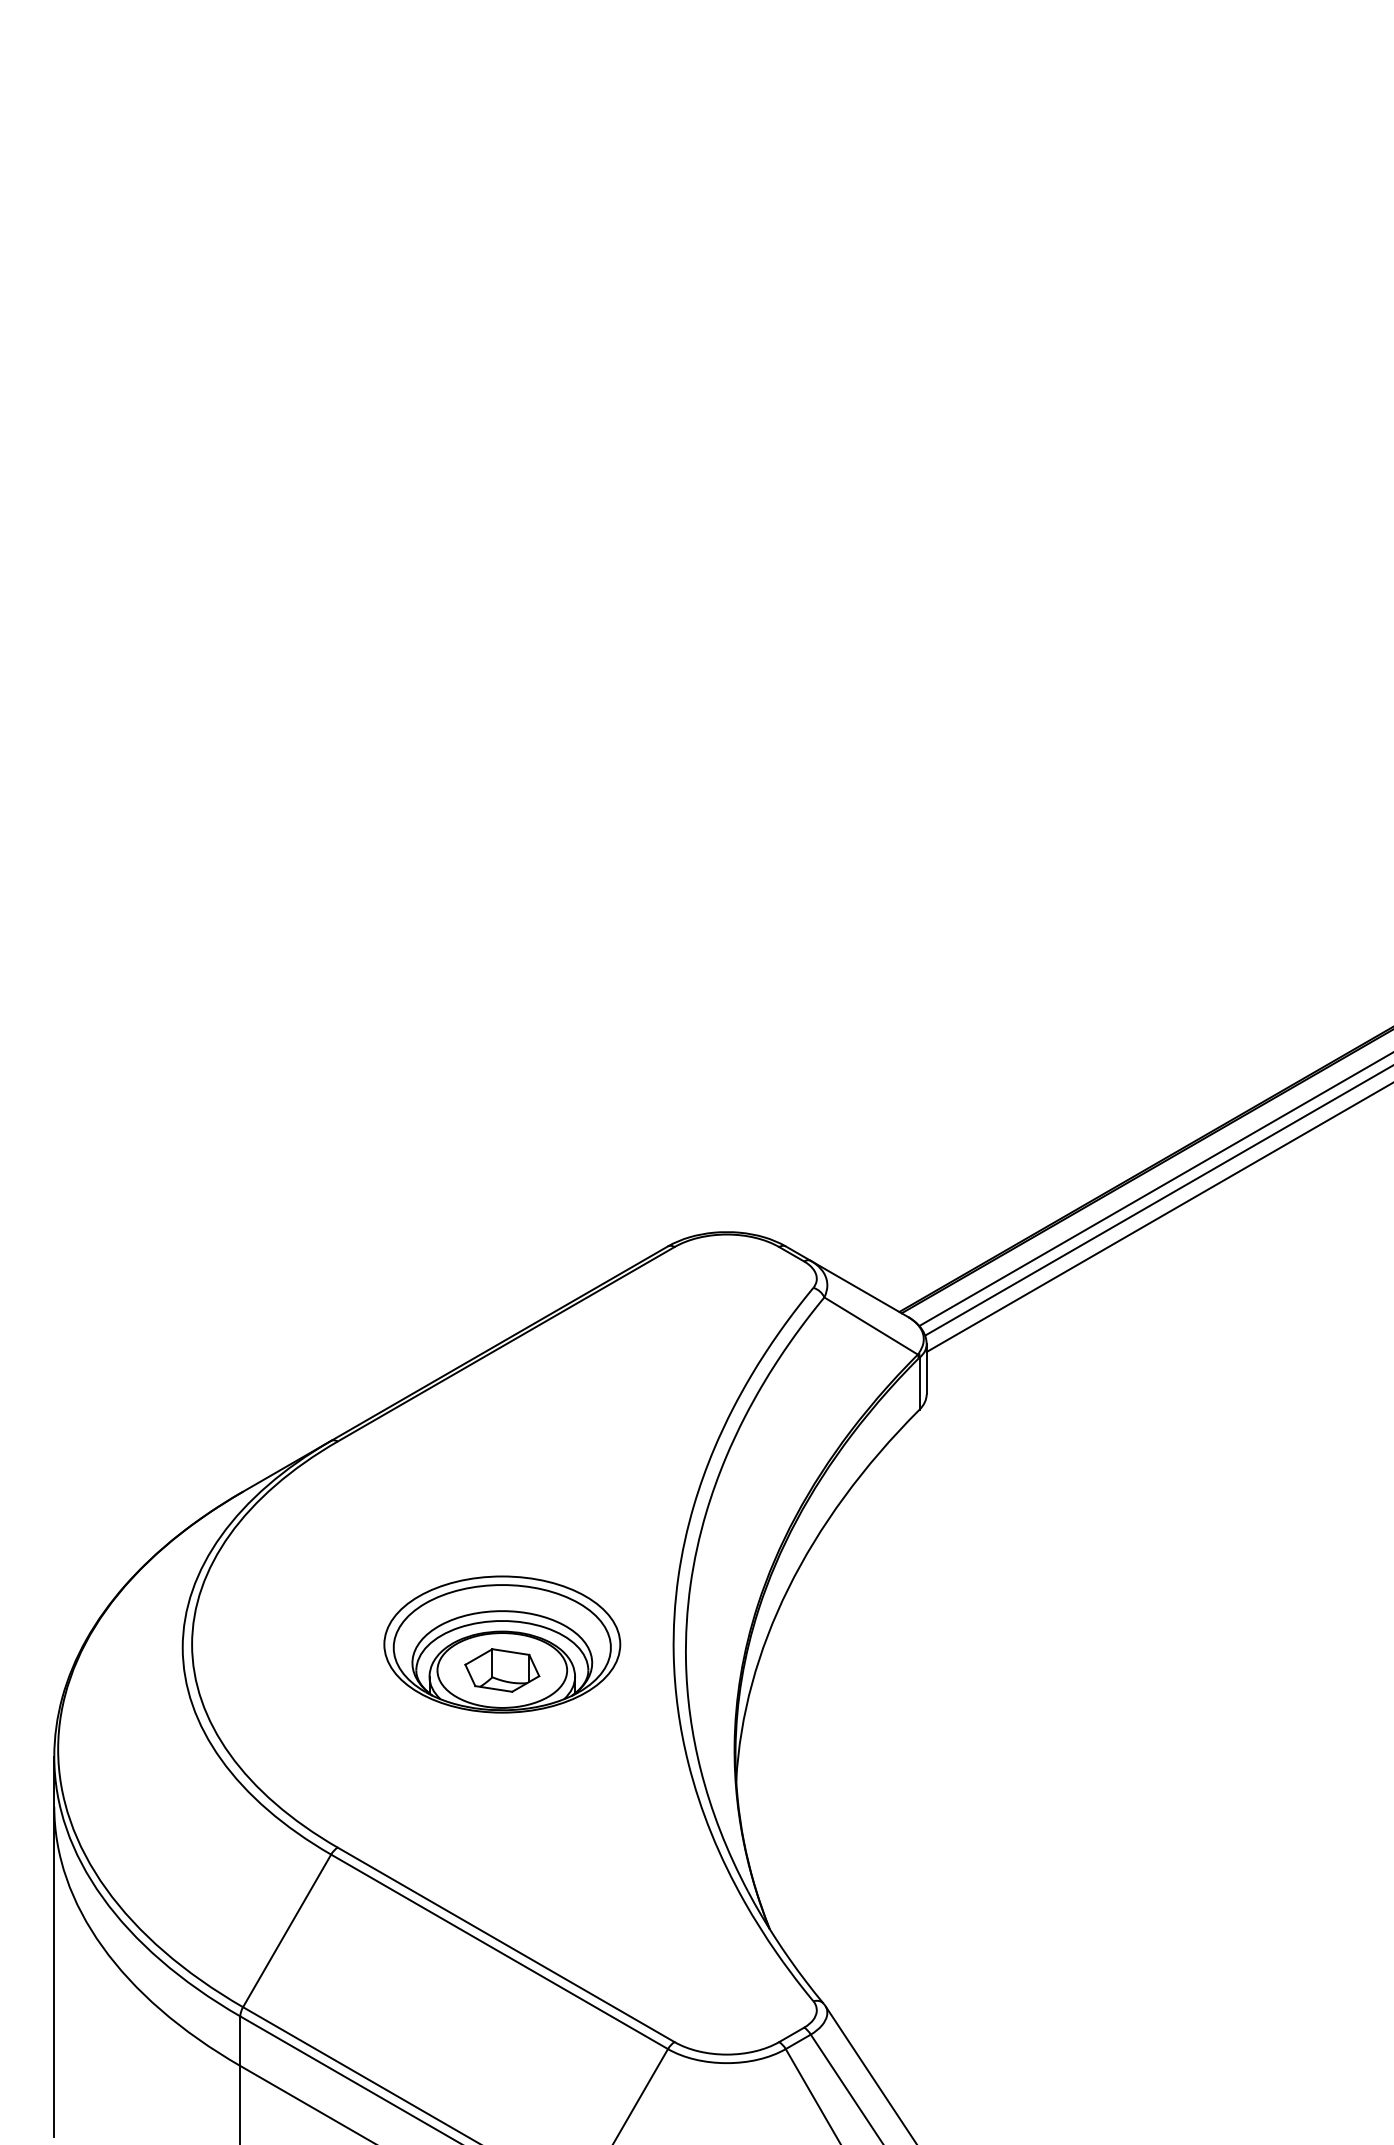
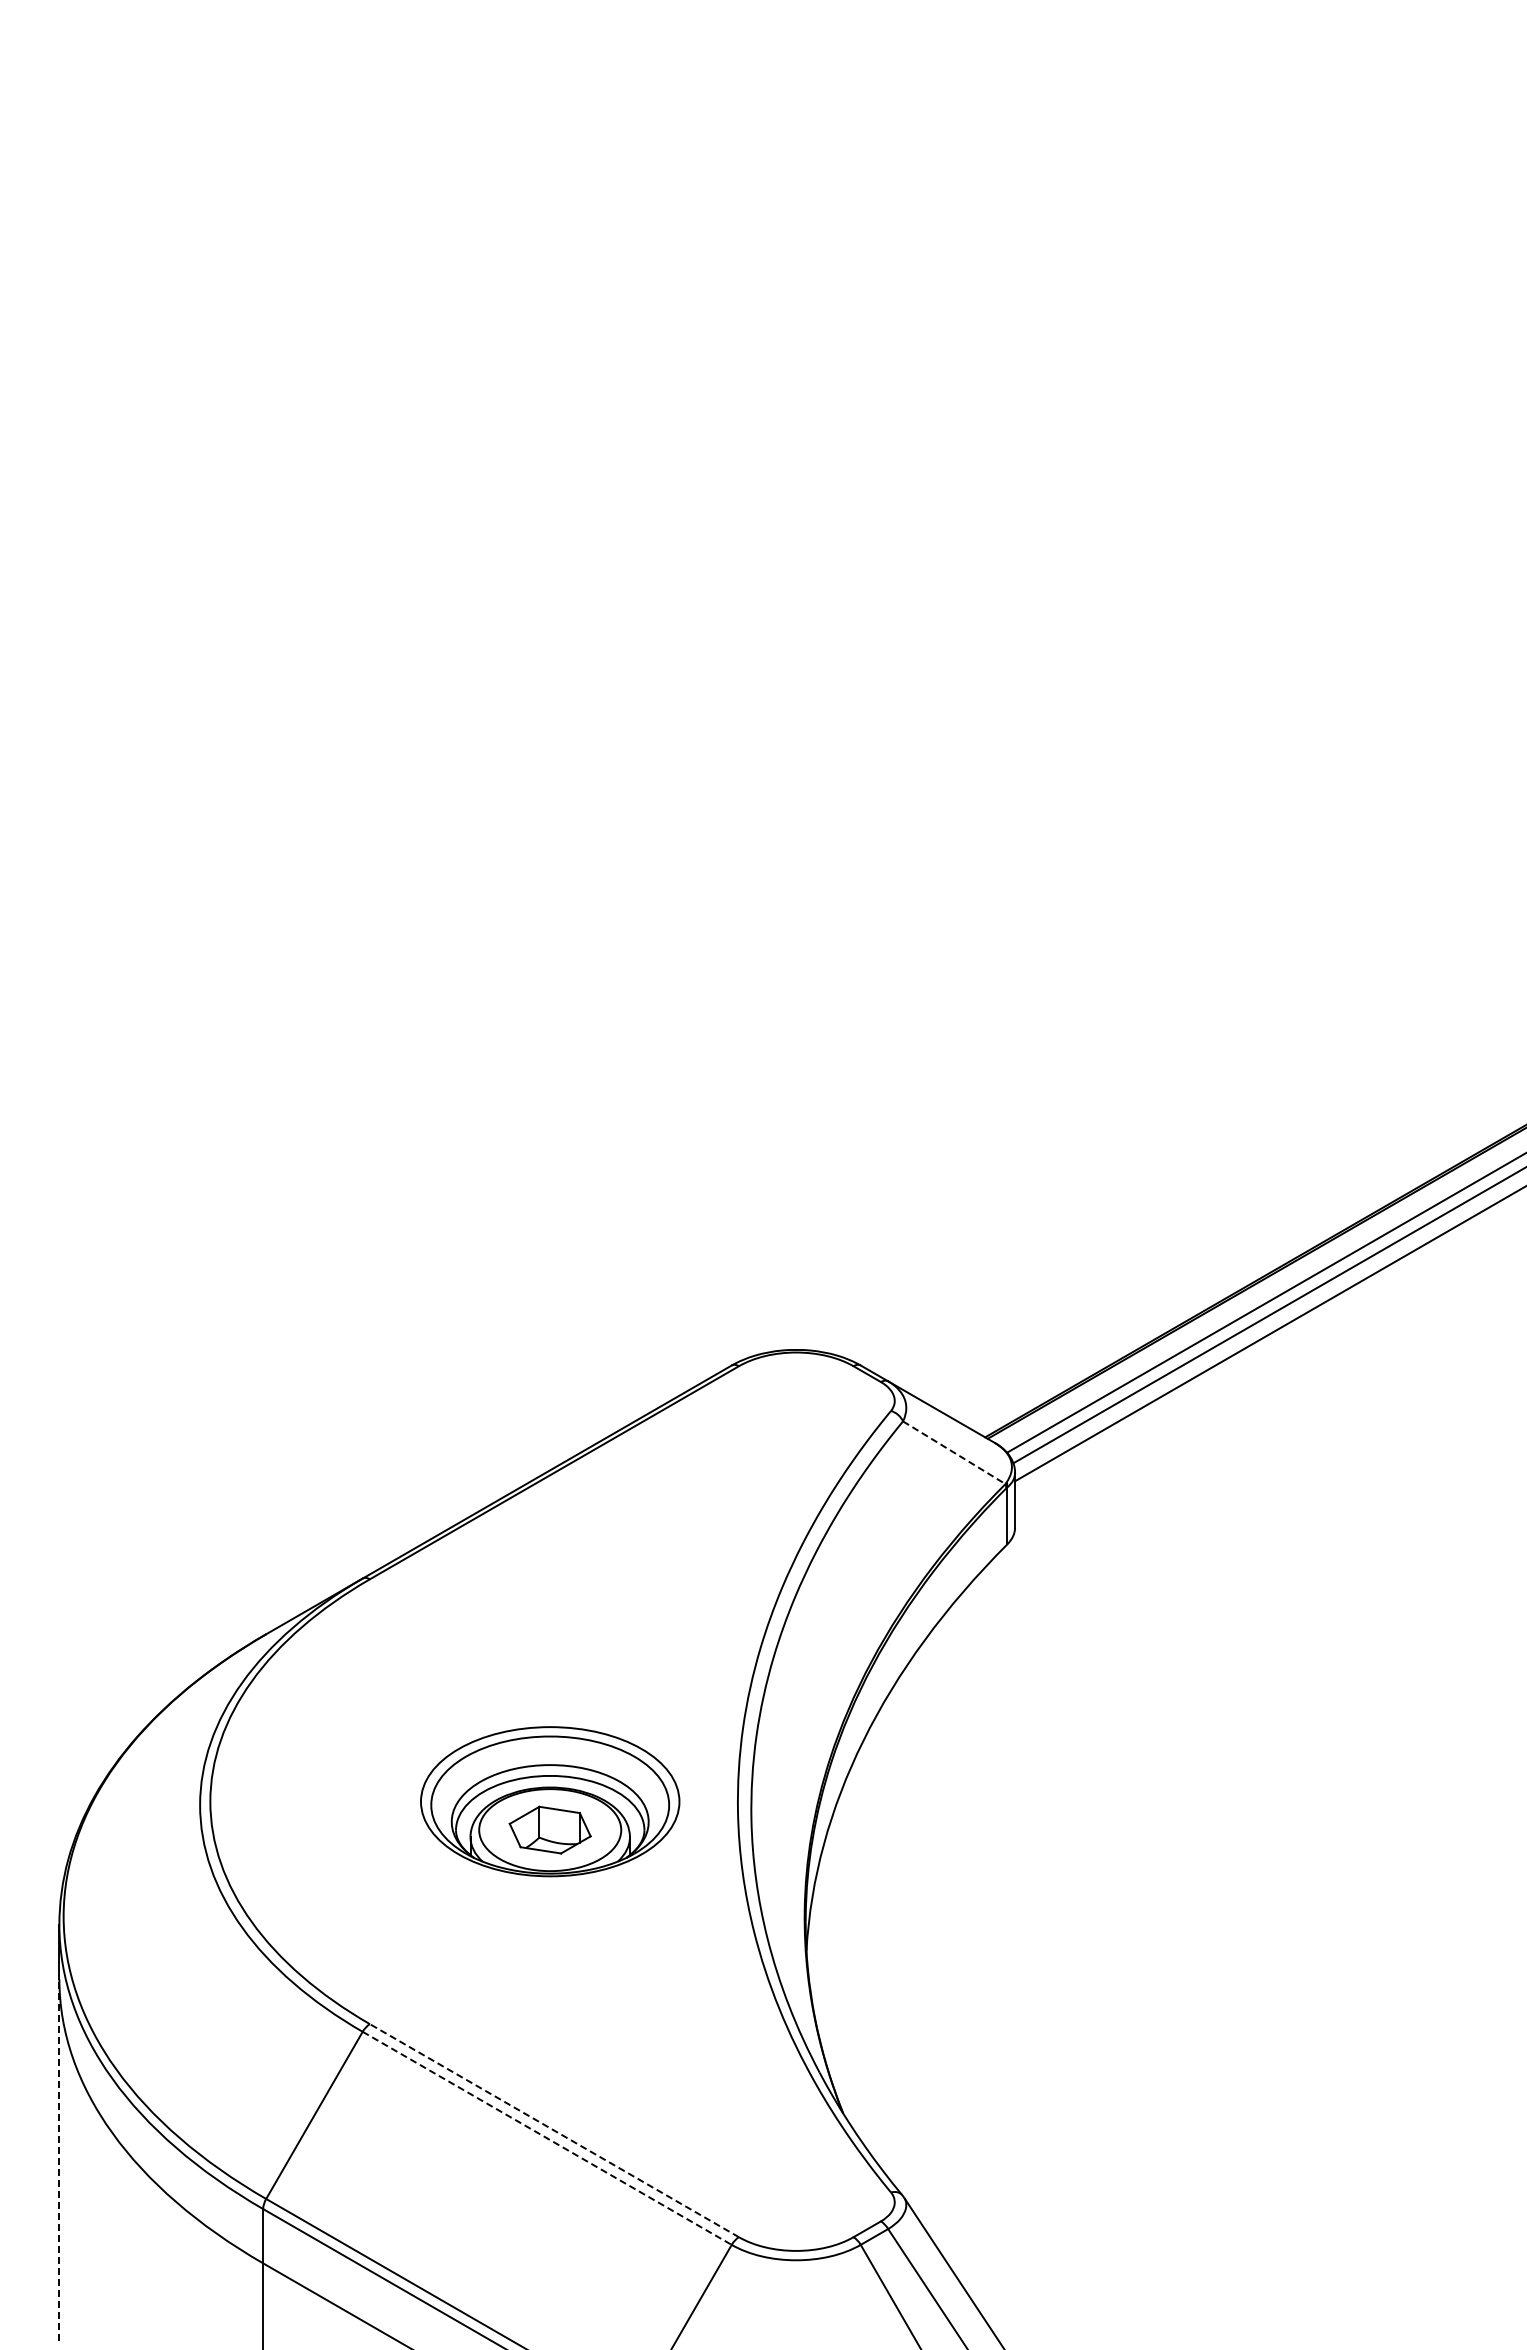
line: (871, 1326) -> (954, 1453), solid -> dashed
line: (506, 1944) -> (554, 2130), solid -> dashed
line: (499, 1951) -> (547, 2138), solid -> dashed
line: (54, 1971) -> (59, 2159), solid -> dashed

